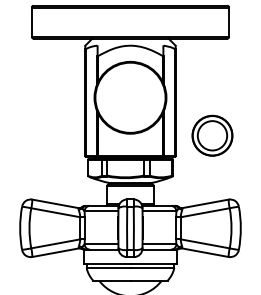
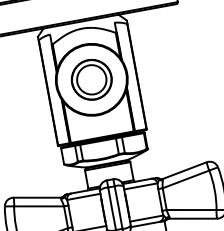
part: (212, 135) -> (91, 79), moved

